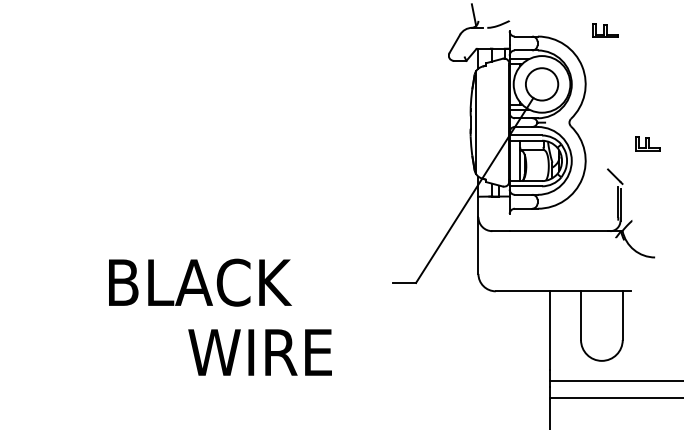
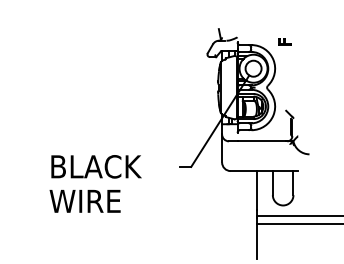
part: (647, 142) -> (305, 97), removed
text: (200, 282) -> (96, 166), moved
text: (258, 352) -> (84, 201), moved

